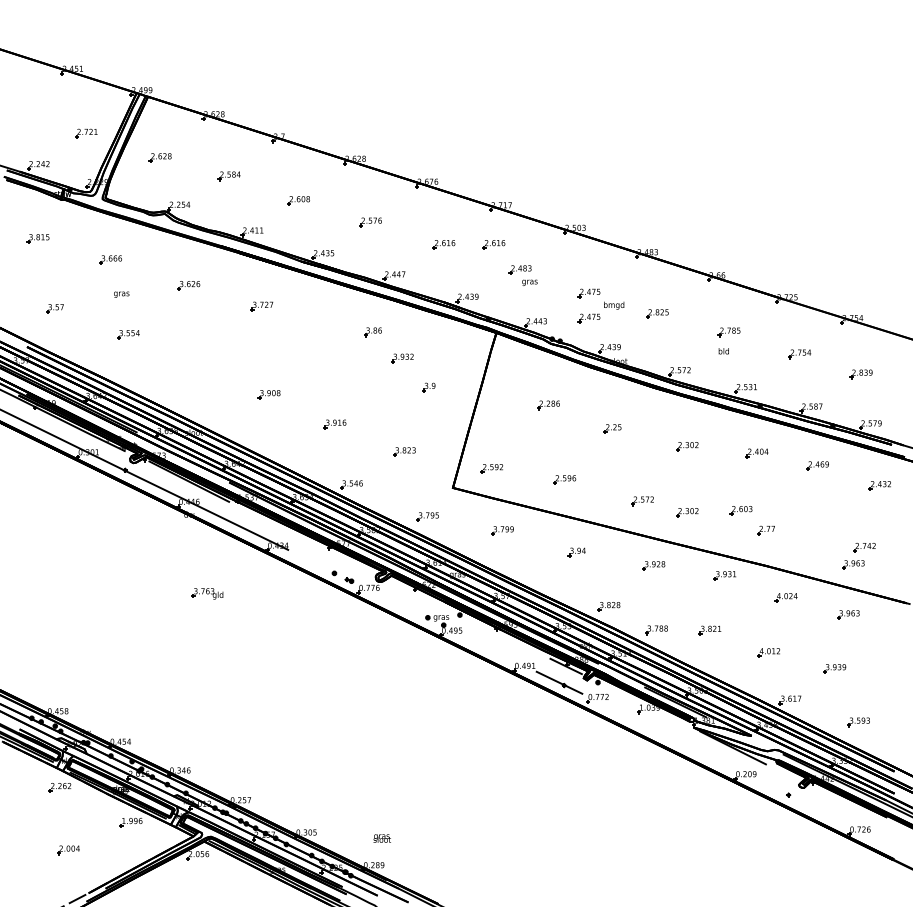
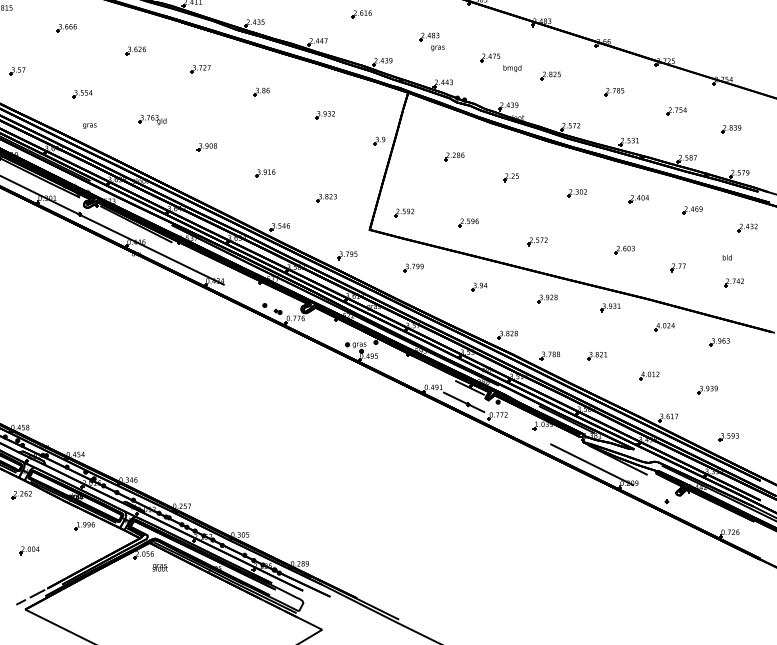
part: (493, 244) -> (405, 14), removed
text: (121, 294) -> (89, 125), moved
part: (588, 318) -> (489, 79), removed
part: (372, 332) -> (261, 92), moved
text: (723, 351) -> (726, 257), moved
part: (428, 387) -> (379, 140), moved
part: (687, 512) -> (577, 251), removed
part: (765, 530) -> (677, 267), moved
part: (853, 564) -> (724, 297), removed
part: (207, 593) -> (152, 119), moved
line: (703, 753) -> (591, 464), added
text: (381, 838) -> (159, 567), moved

